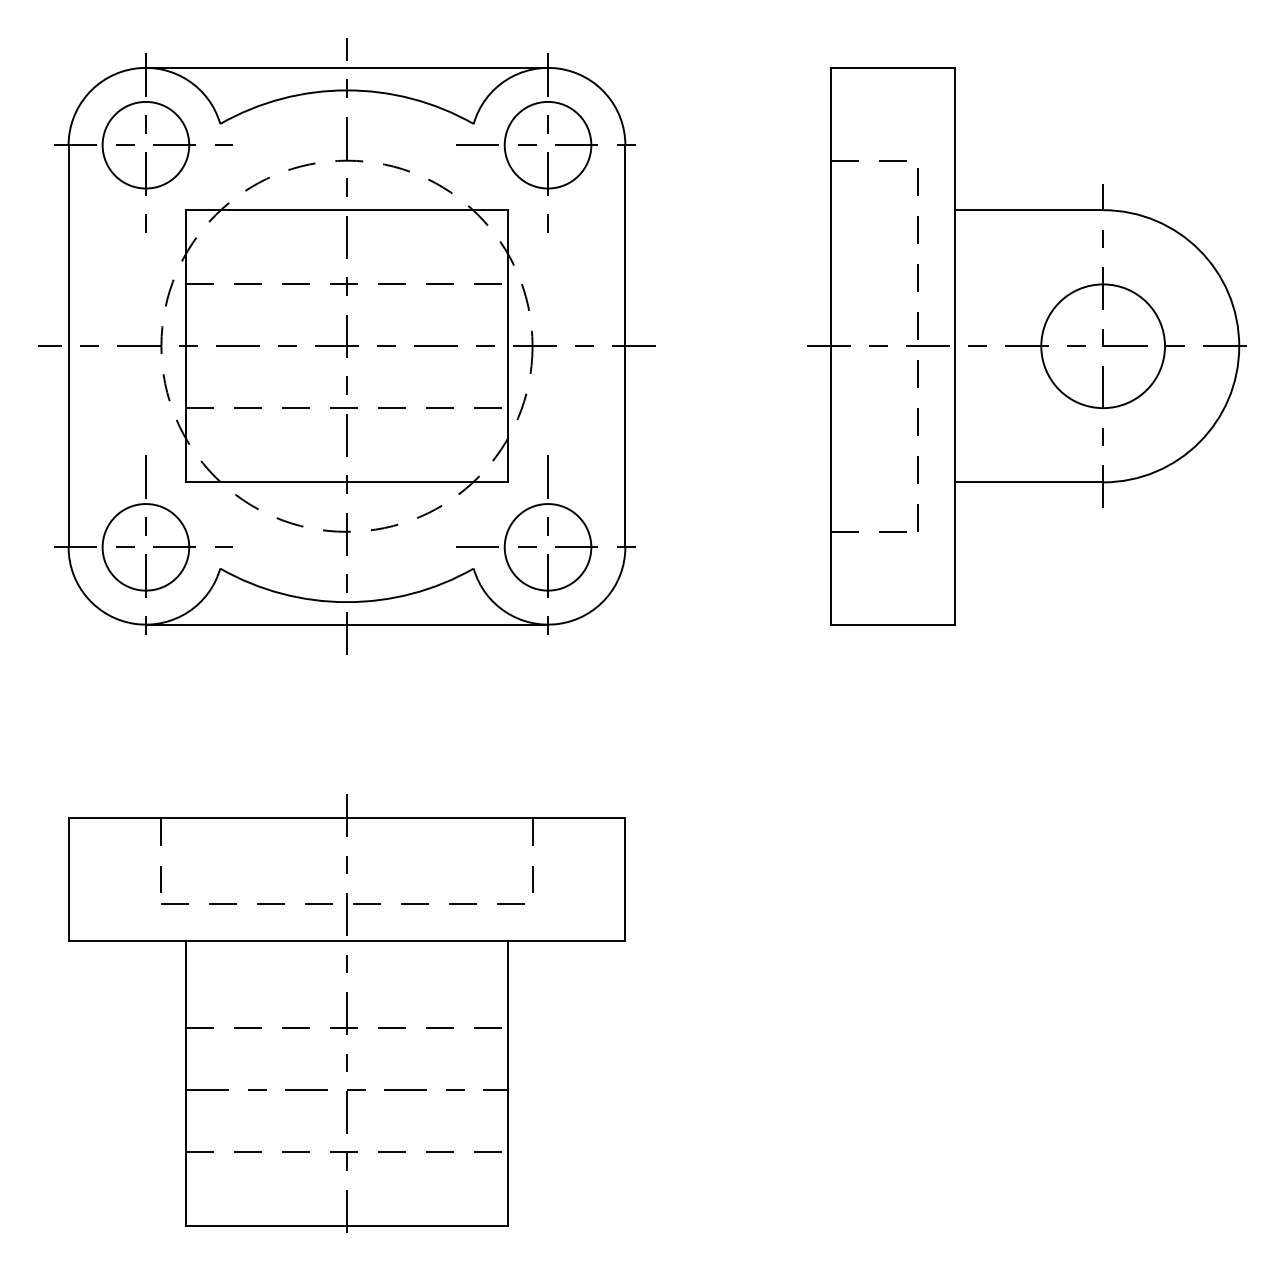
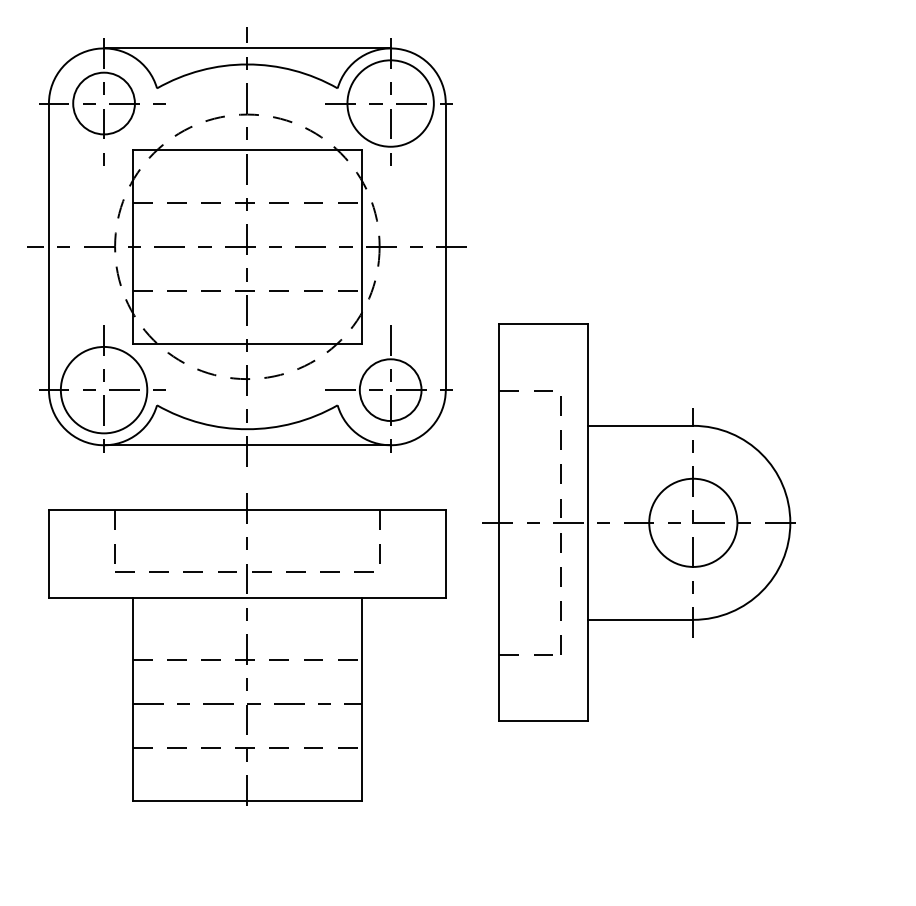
circle: (547, 145) -> (390, 103), size x1.4
part: (1026, 345) -> (638, 522), moved
circle: (145, 547) -> (103, 390), size x1.4
part: (347, 1013) -> (247, 649), moved

